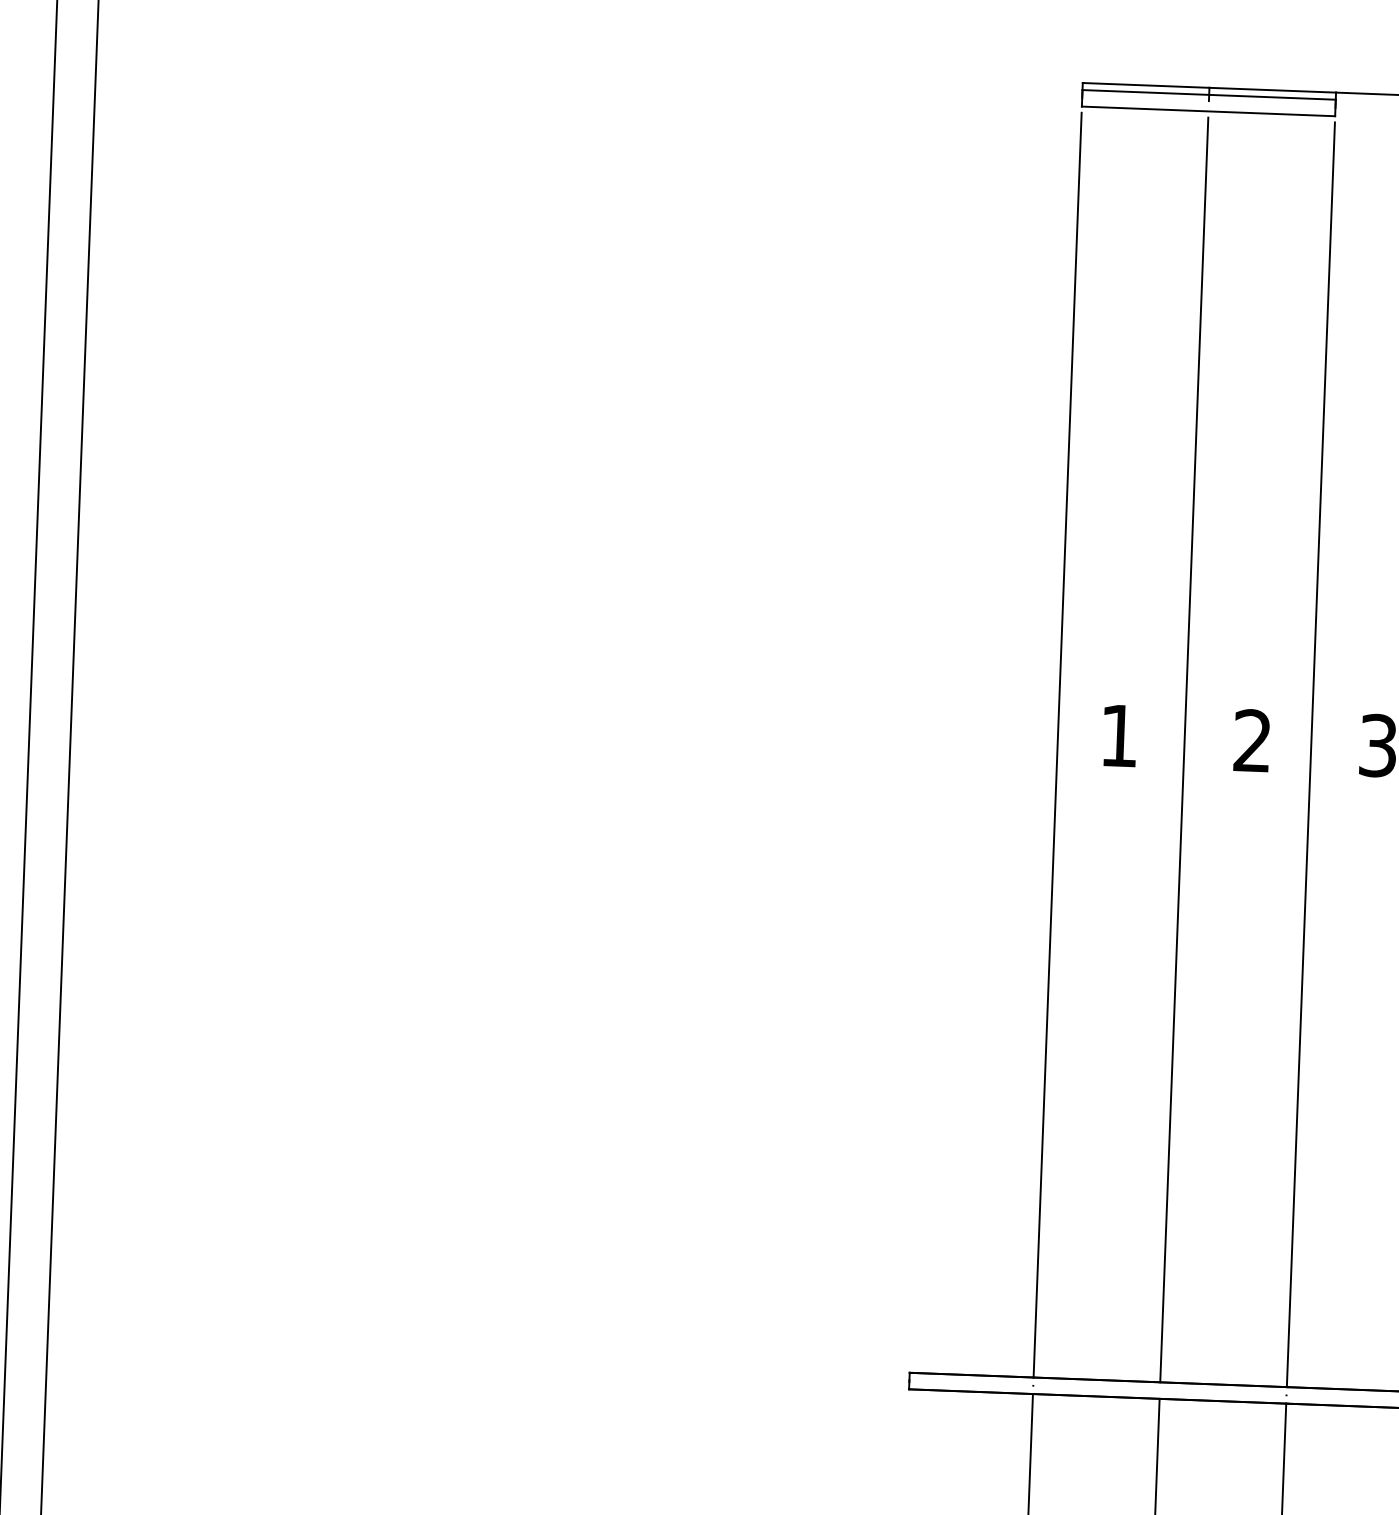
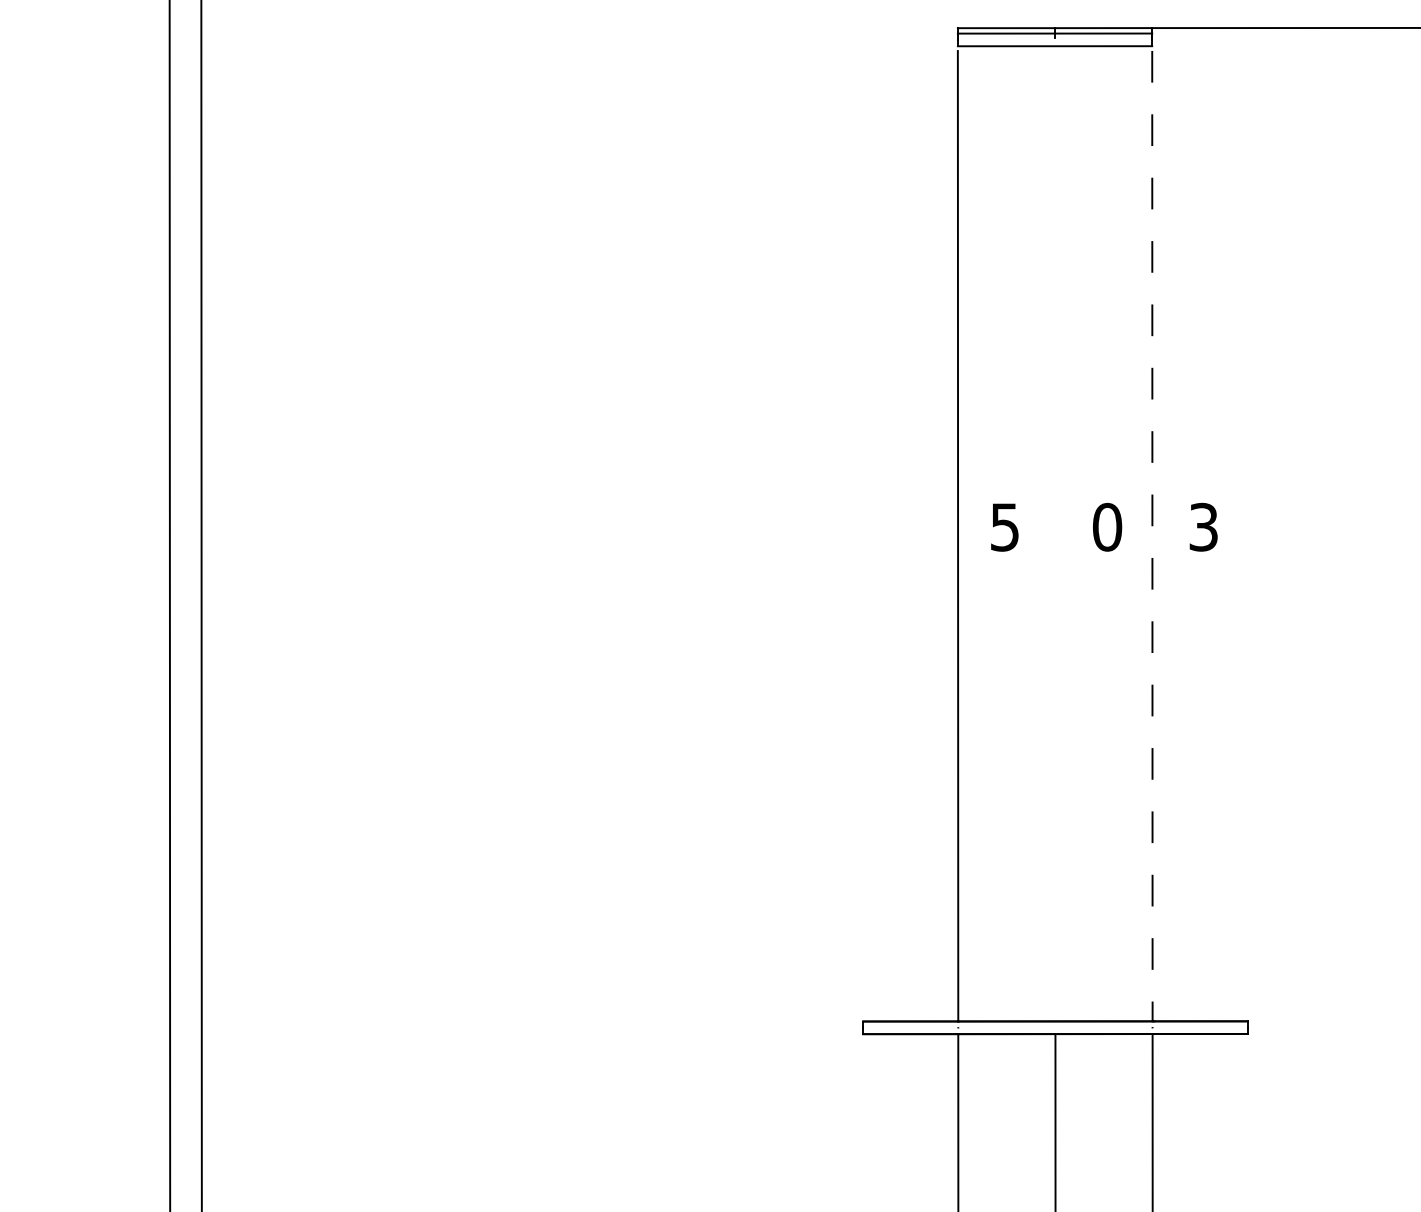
text: (1118, 736) -> (1004, 527), 1 -> 5
text: (1252, 739) -> (1107, 526), 2 -> 0
line: (1184, 750) -> (1055, 536), removed
line: (1311, 755) -> (1152, 536), solid -> dashed

